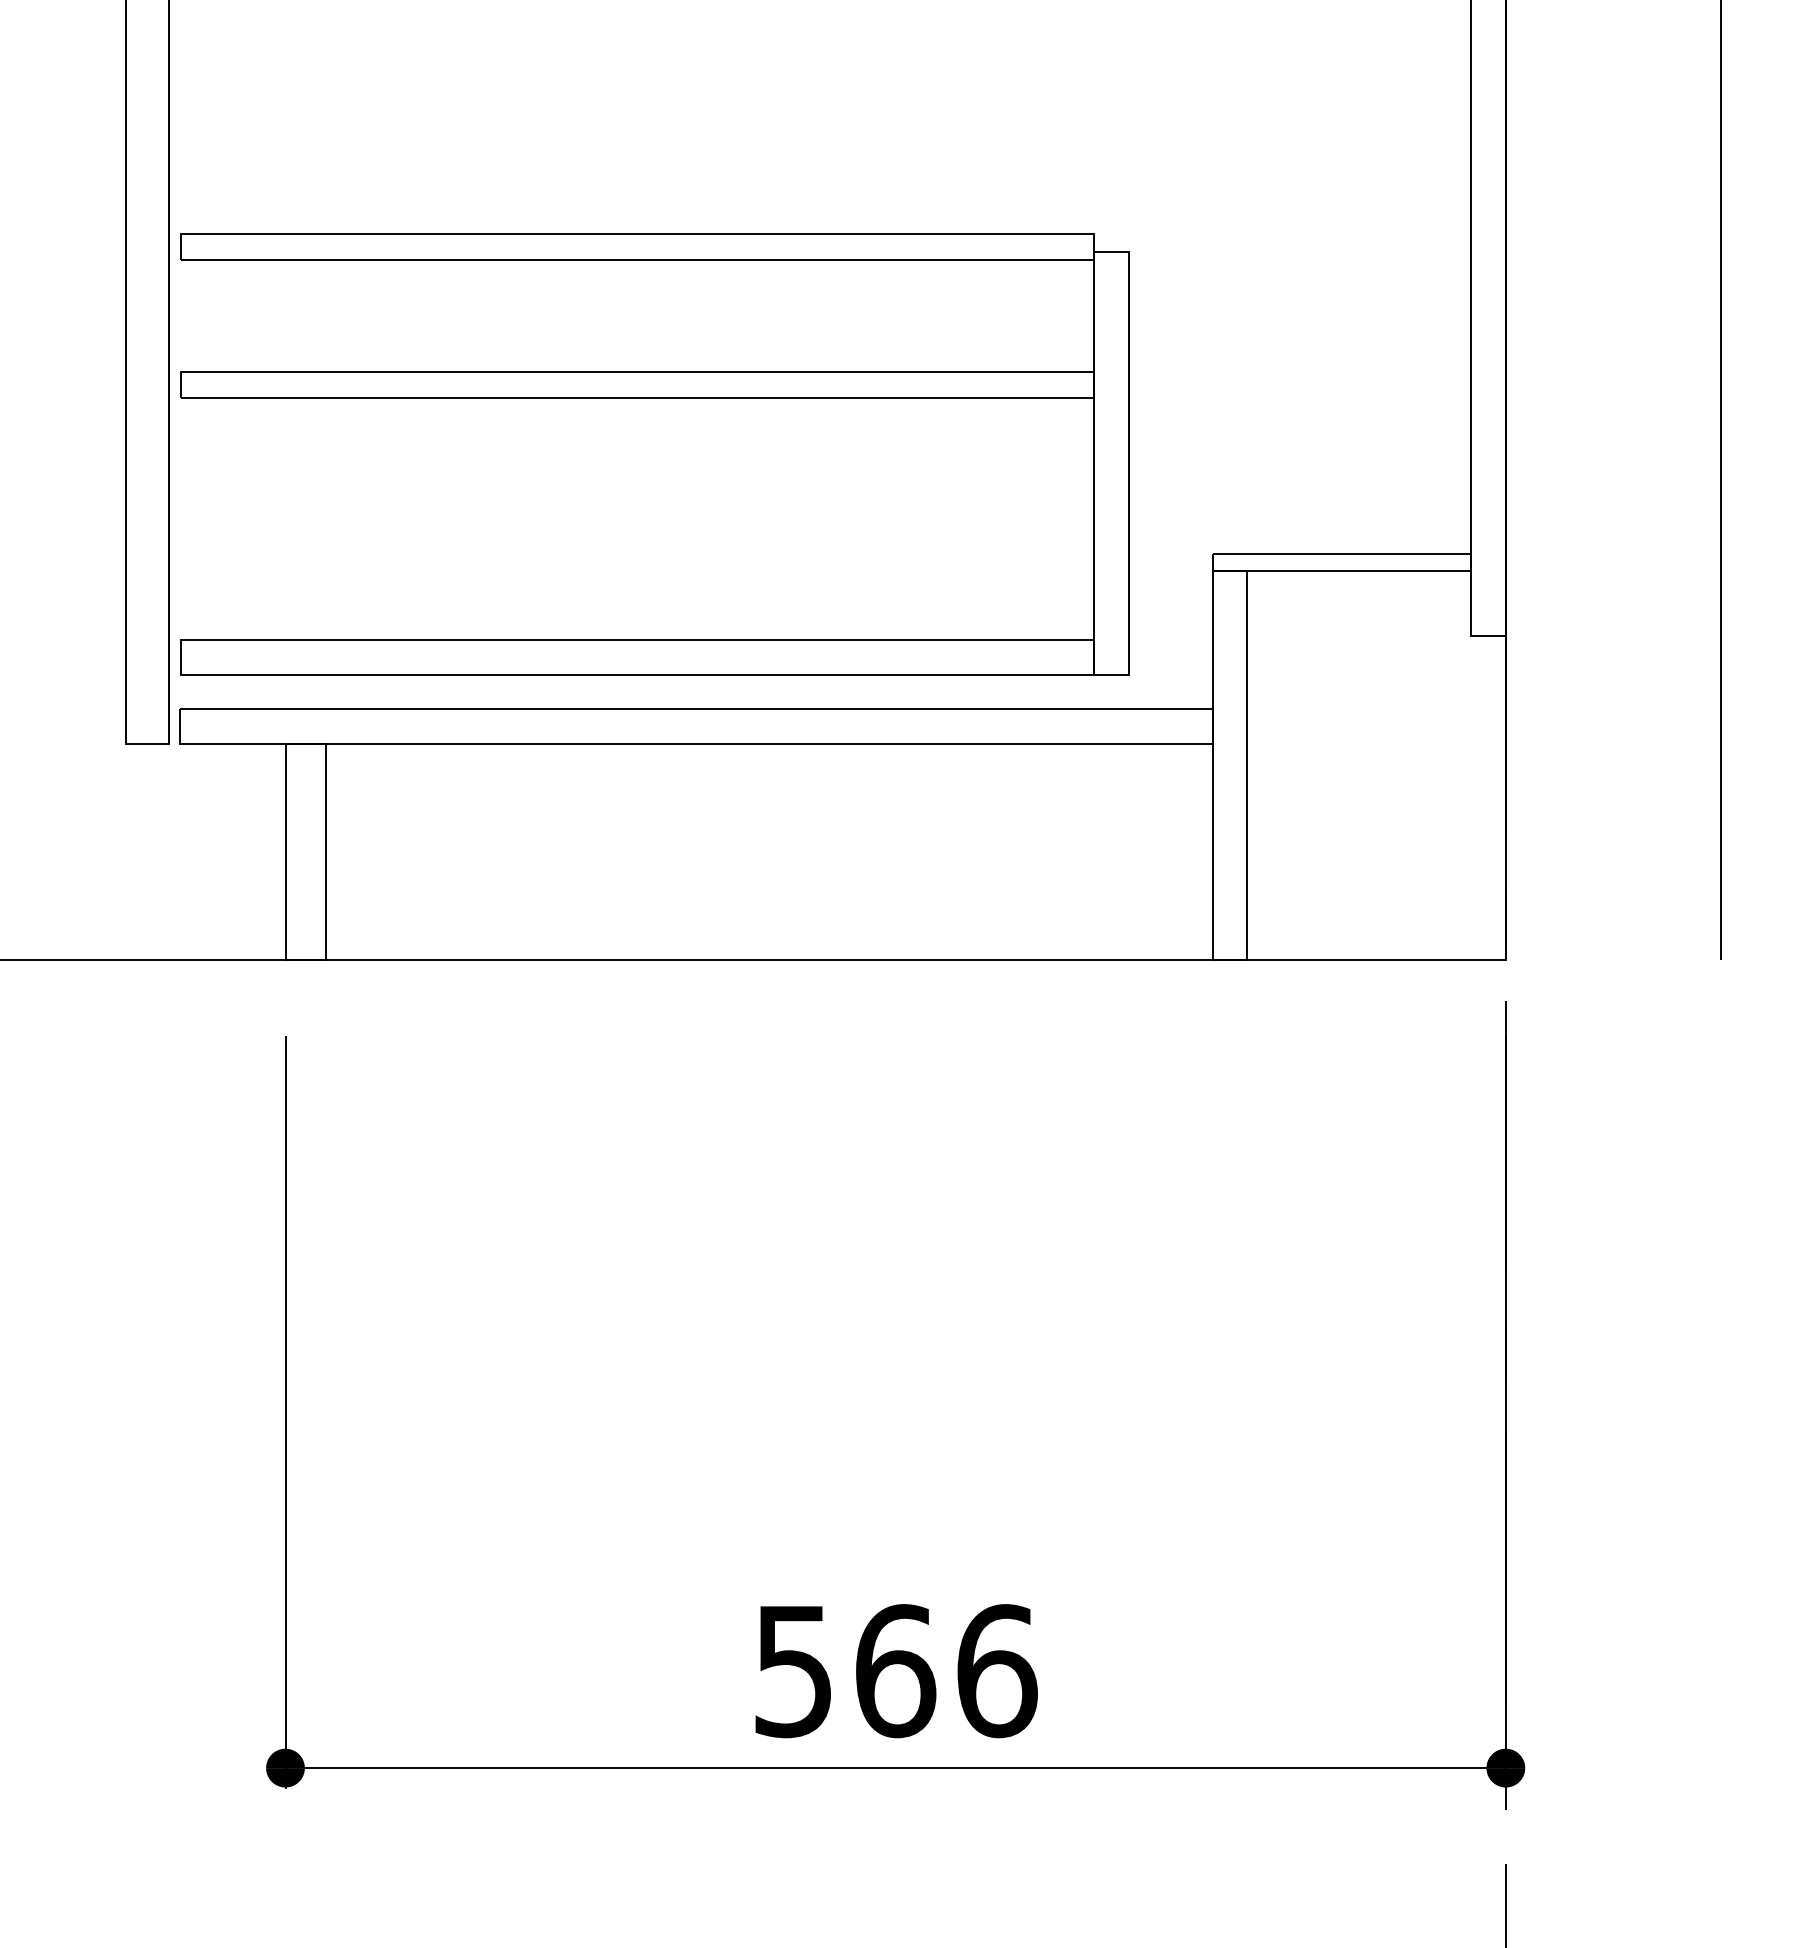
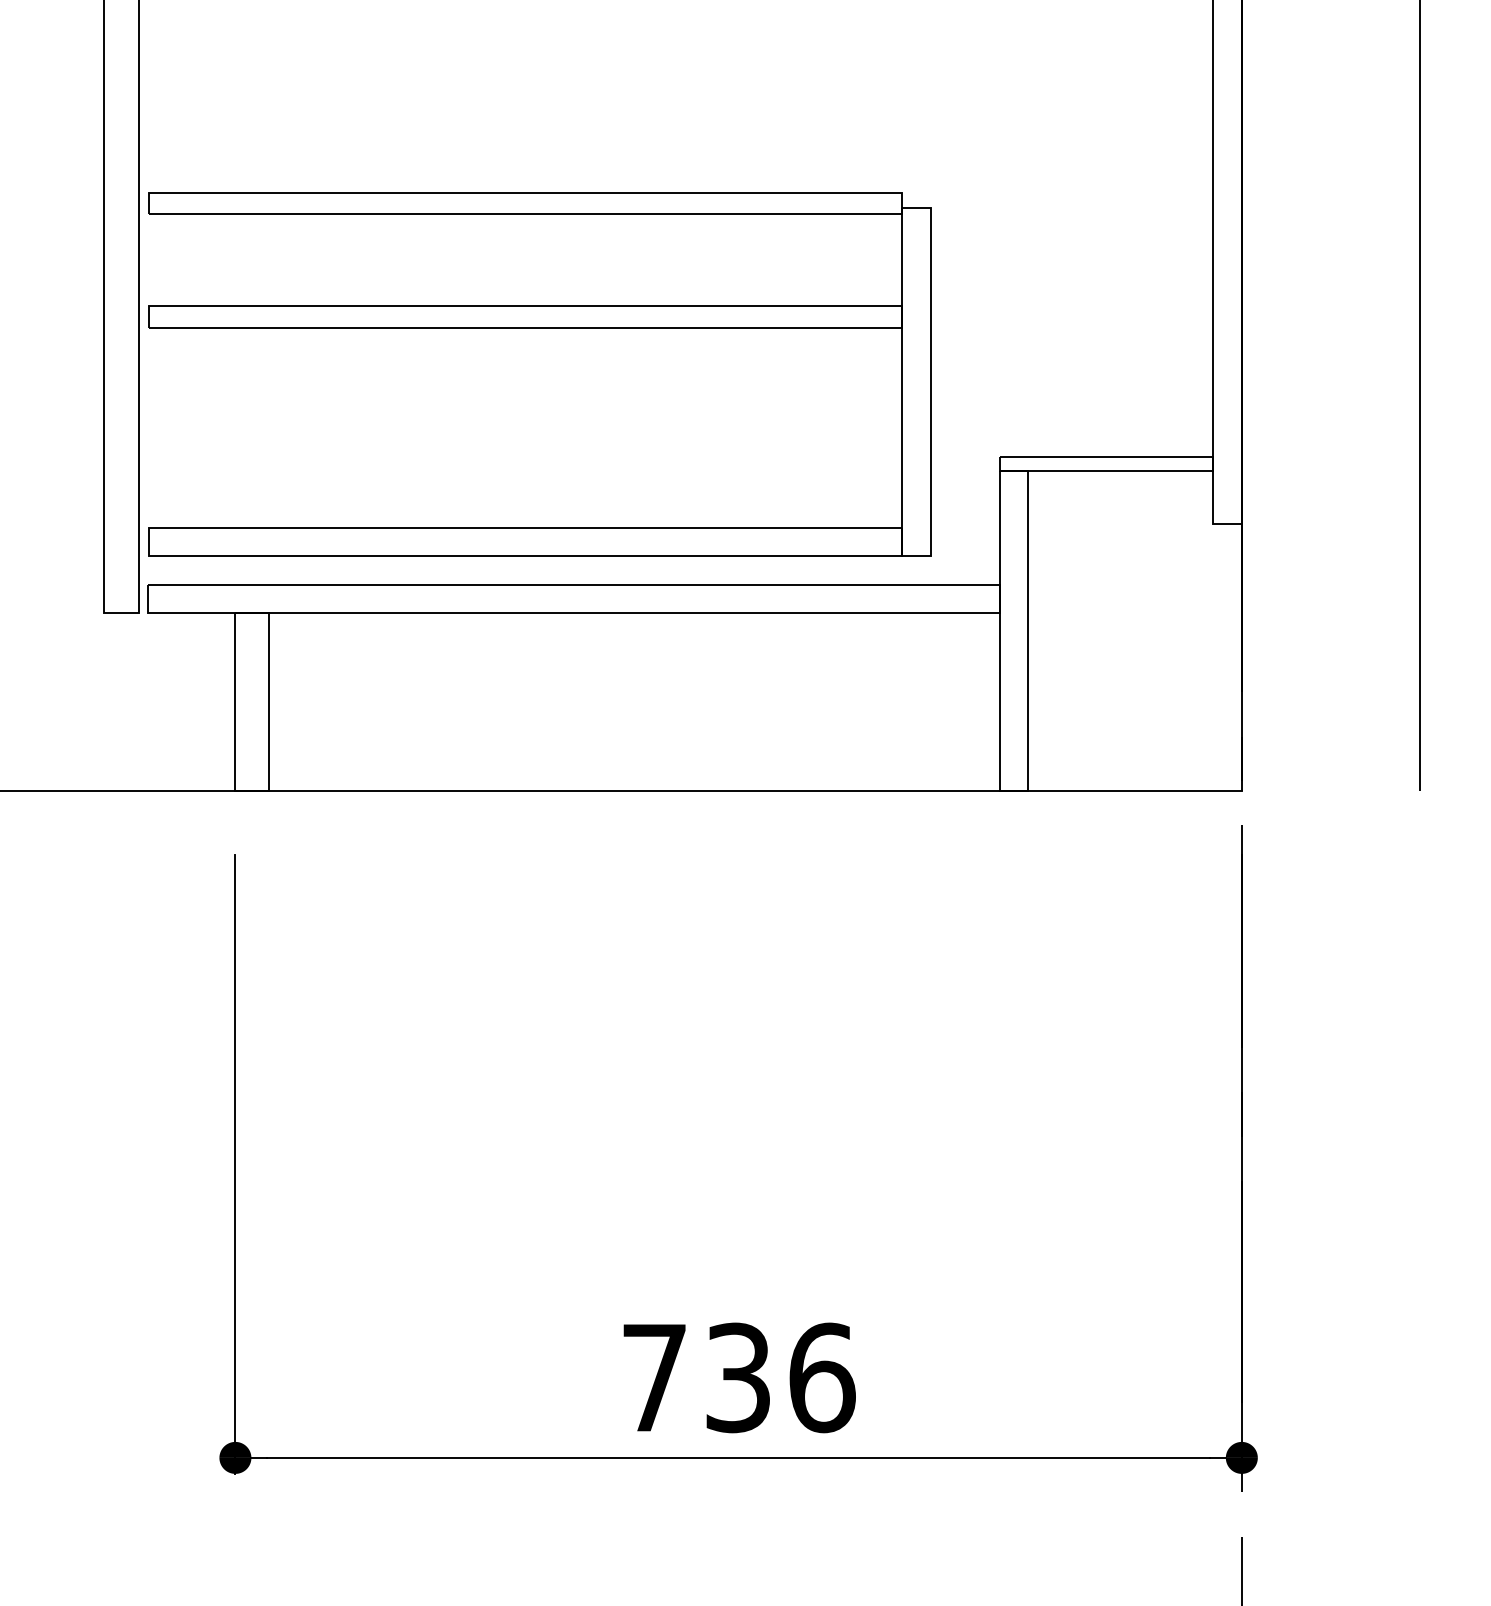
text: (845, 1671) -> (697, 1378), 566 -> 736

